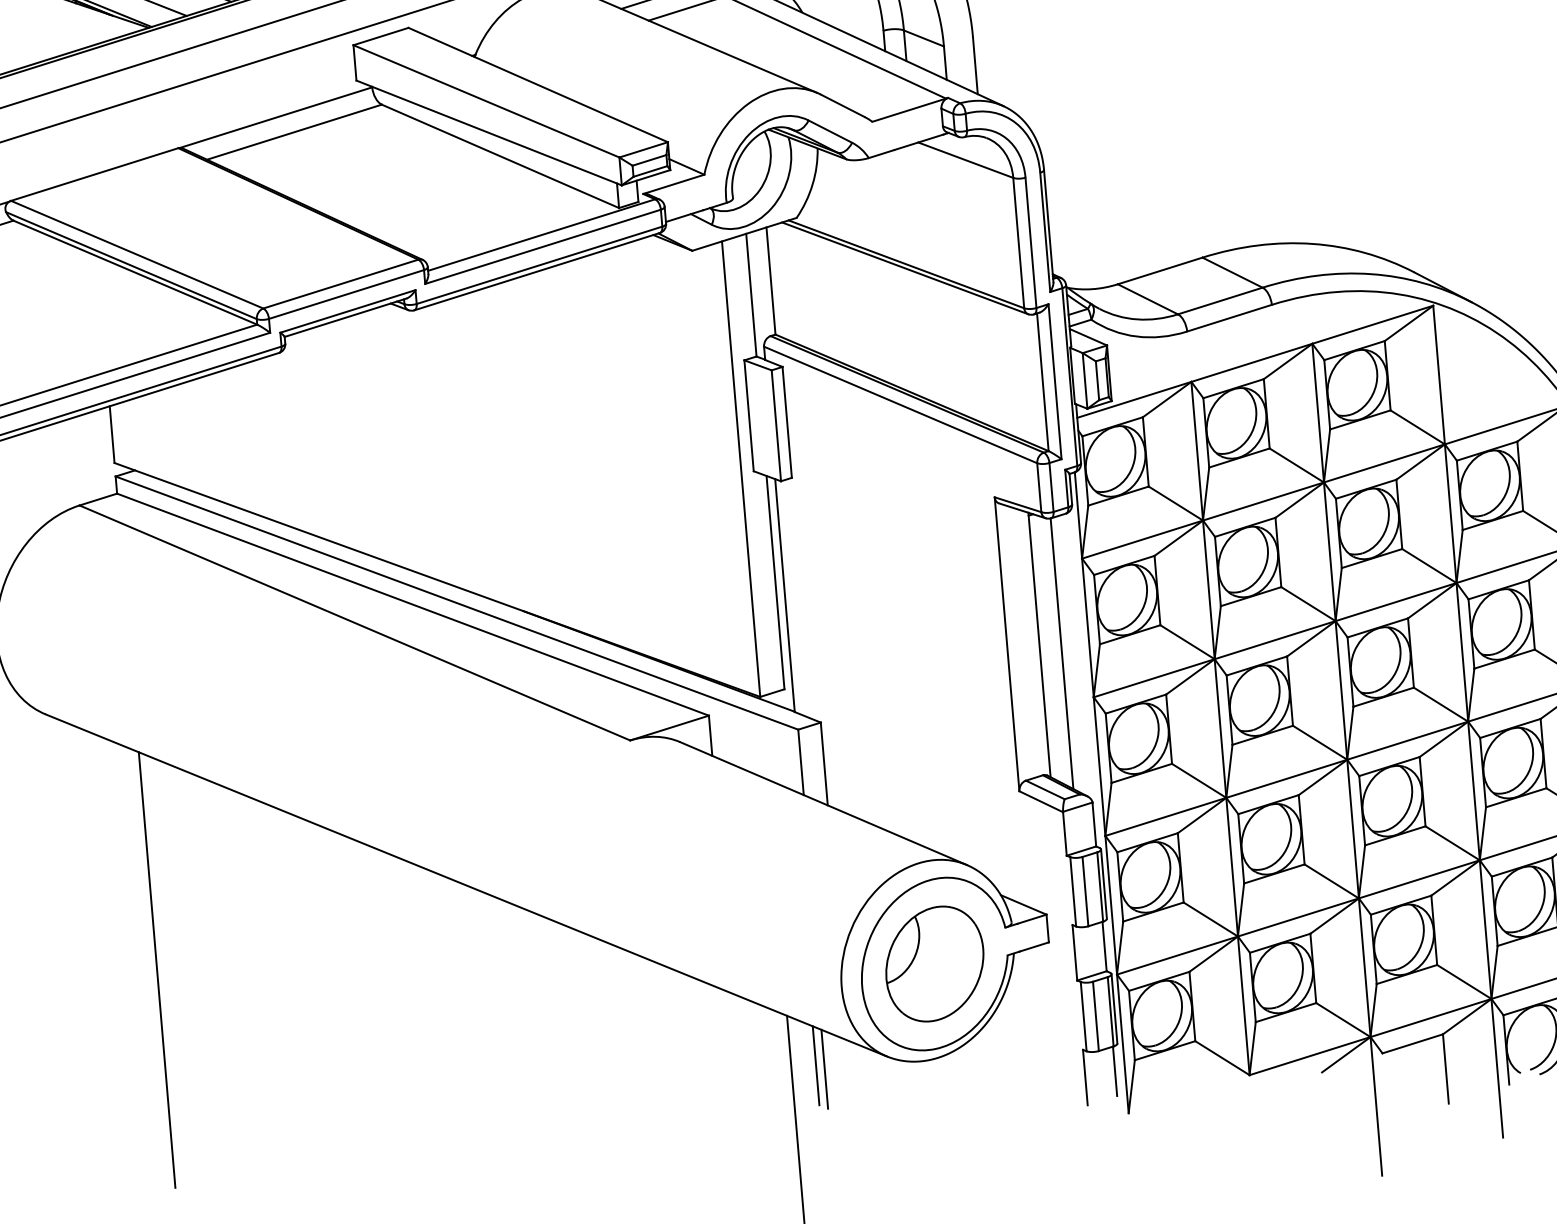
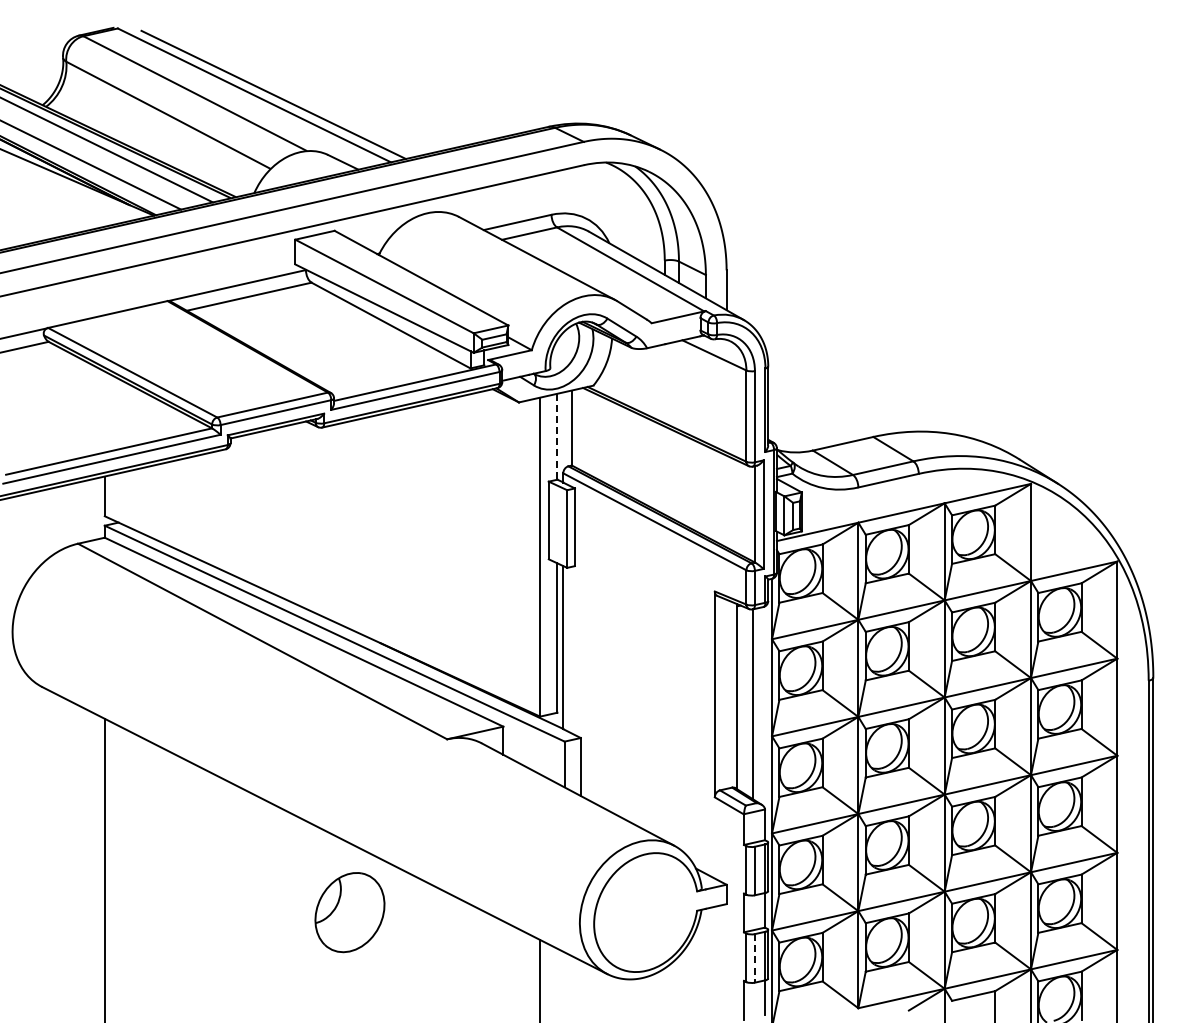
line: (751, 294) -> (557, 436), solid -> dashed
part: (934, 963) -> (349, 912), moved
line: (1095, 1016) -> (754, 958), solid -> dashed
line: (816, 1065) -> (557, 976), removed
line: (824, 1068) -> (563, 978), removed

